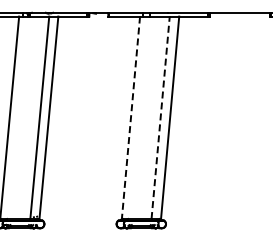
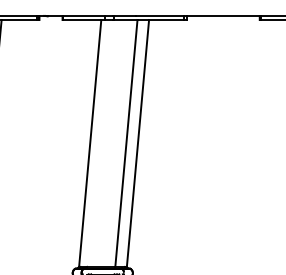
line: (130, 117) -> (89, 143), dashed -> solid
line: (160, 117) -> (126, 143), dashed -> solid

